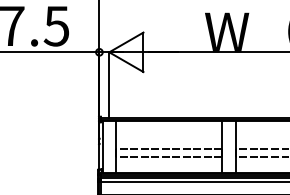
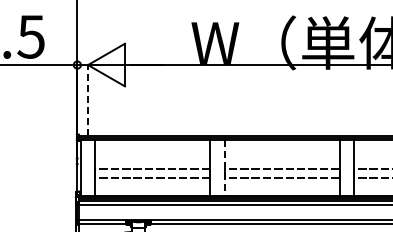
line: (109, 85) -> (88, 100), solid -> dashed
line: (235, 148) -> (224, 168), solid -> dashed

